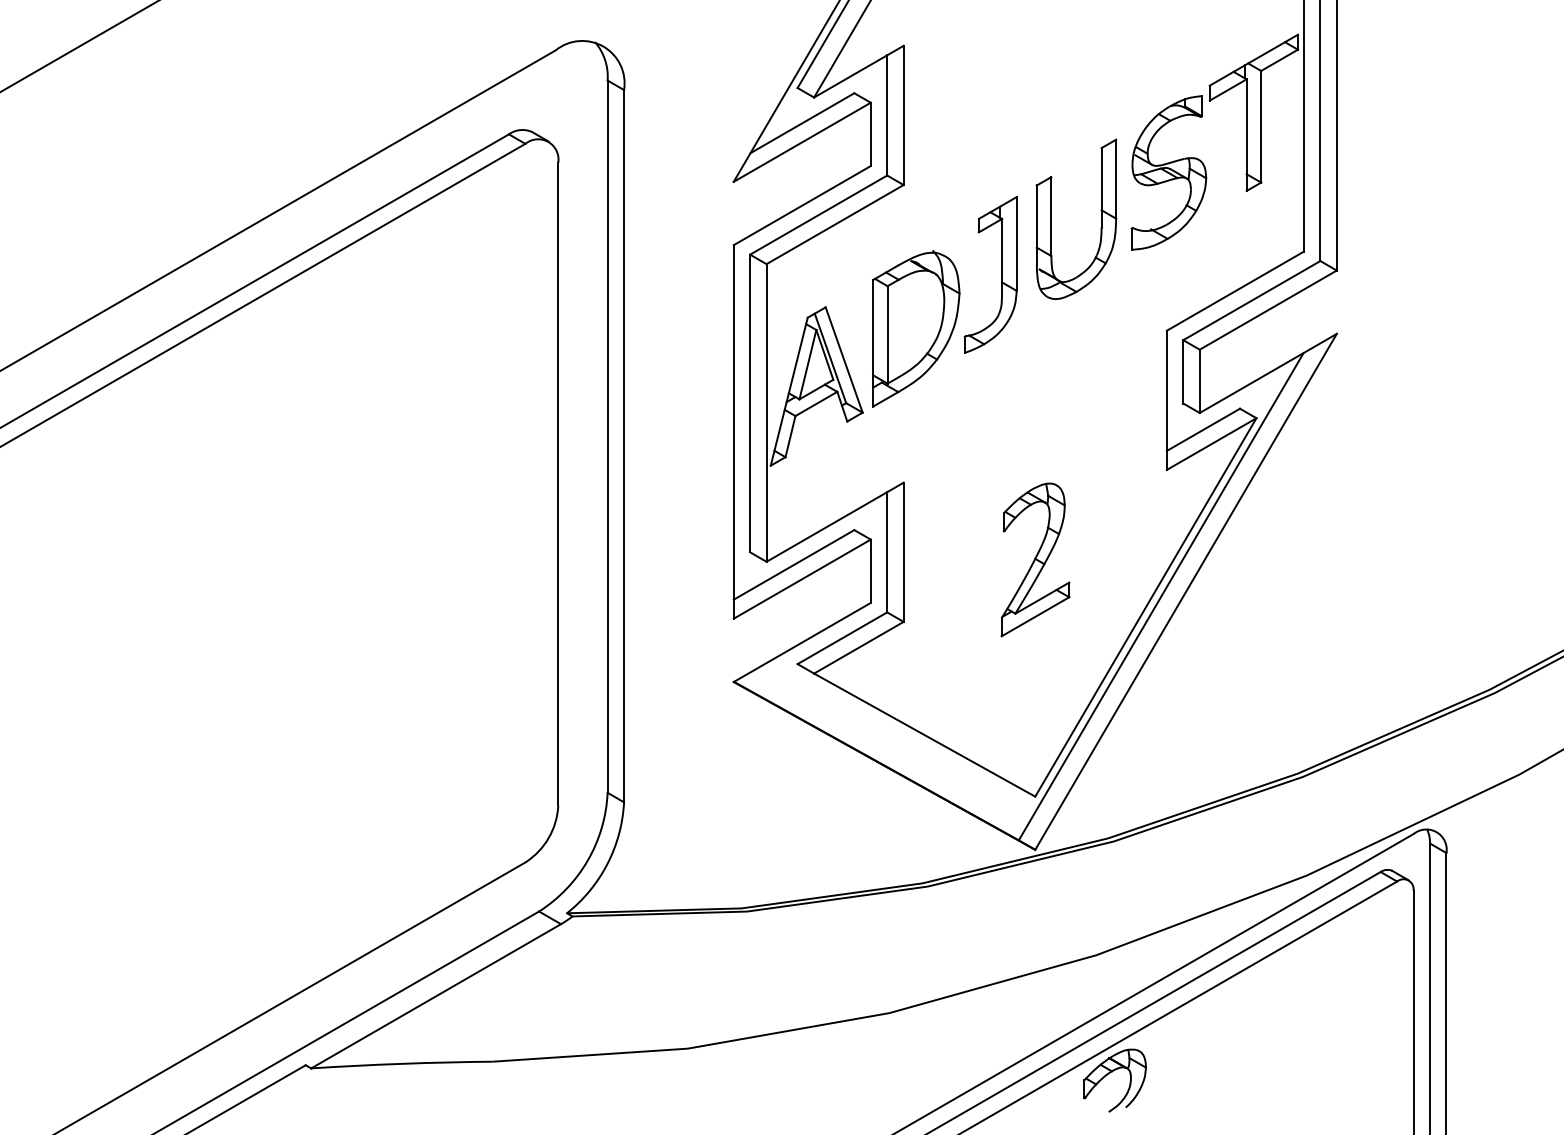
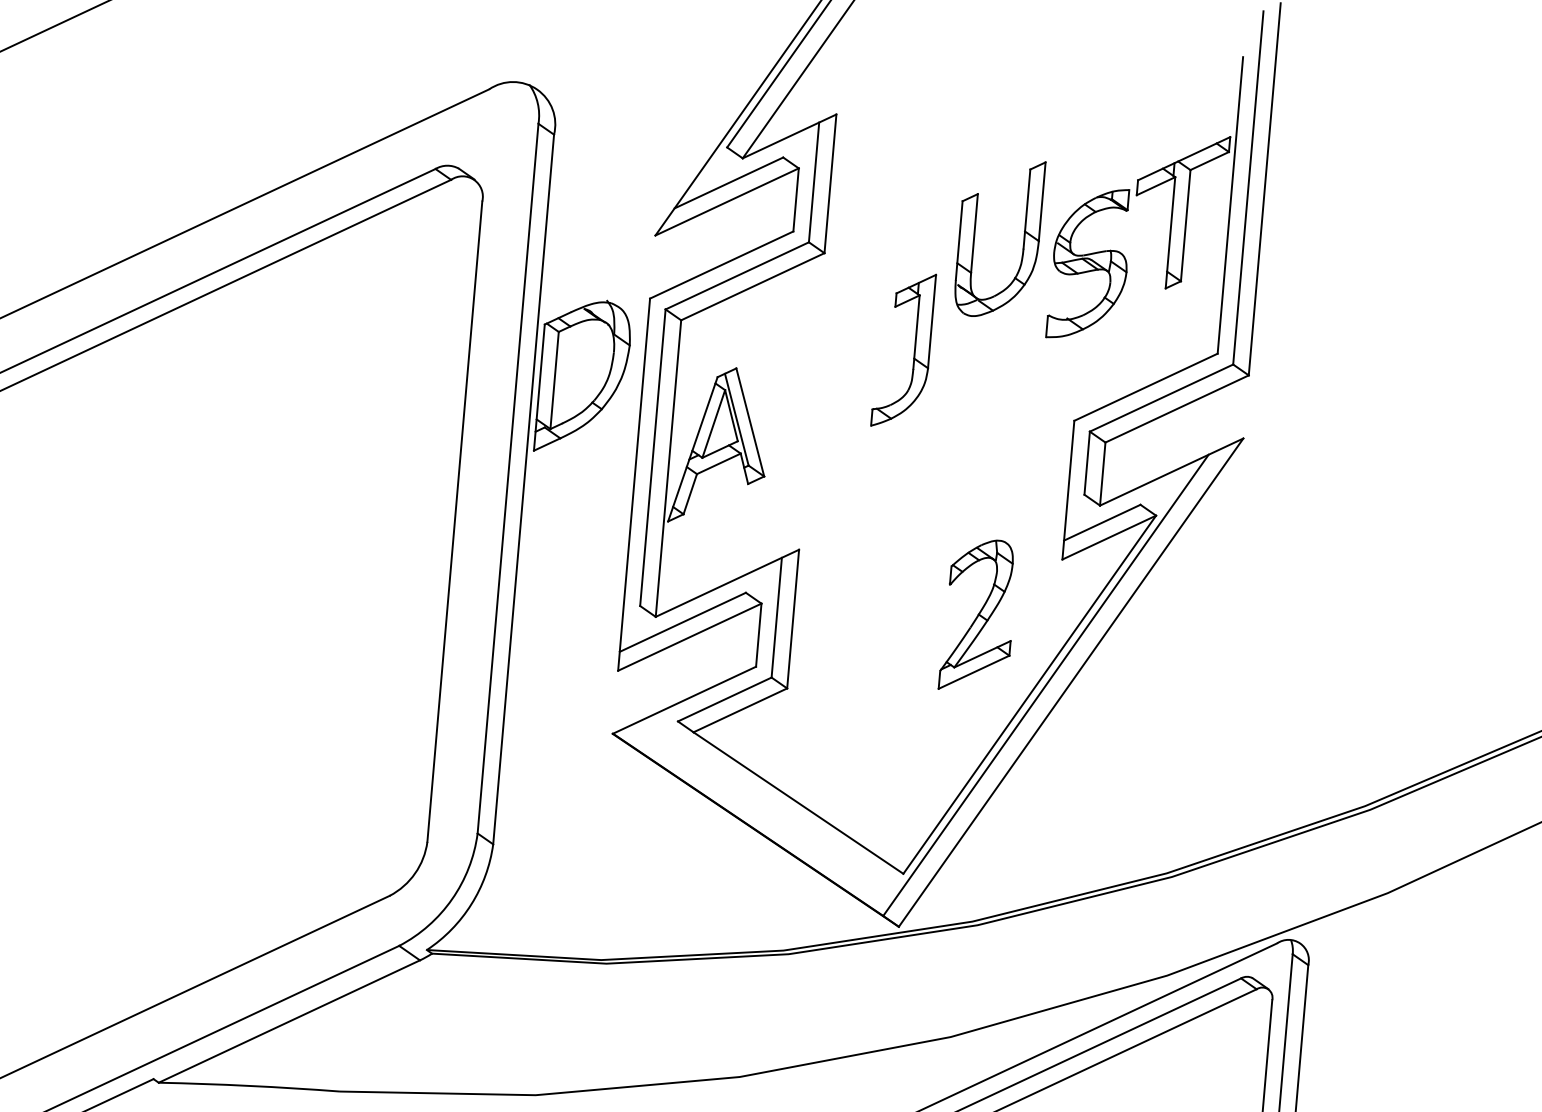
part: (1051, 218) -> (974, 235), moved
part: (916, 328) -> (583, 376), moved
part: (1035, 559) -> (978, 615), moved

